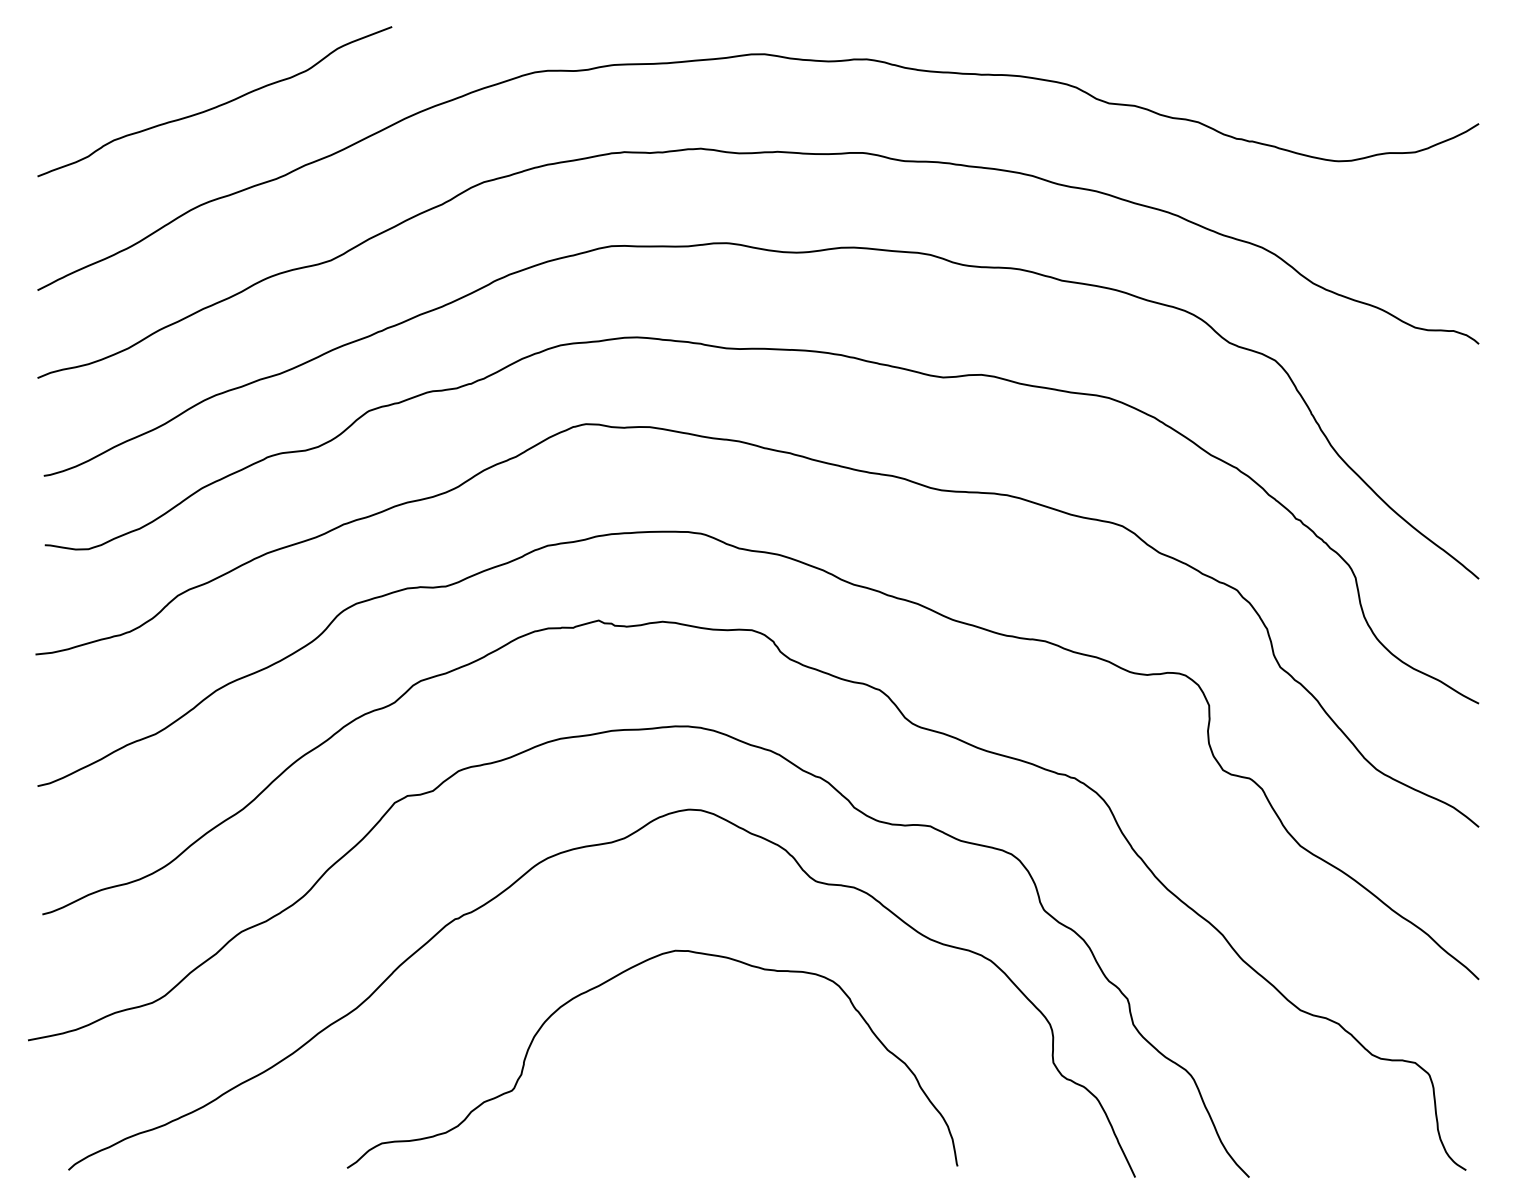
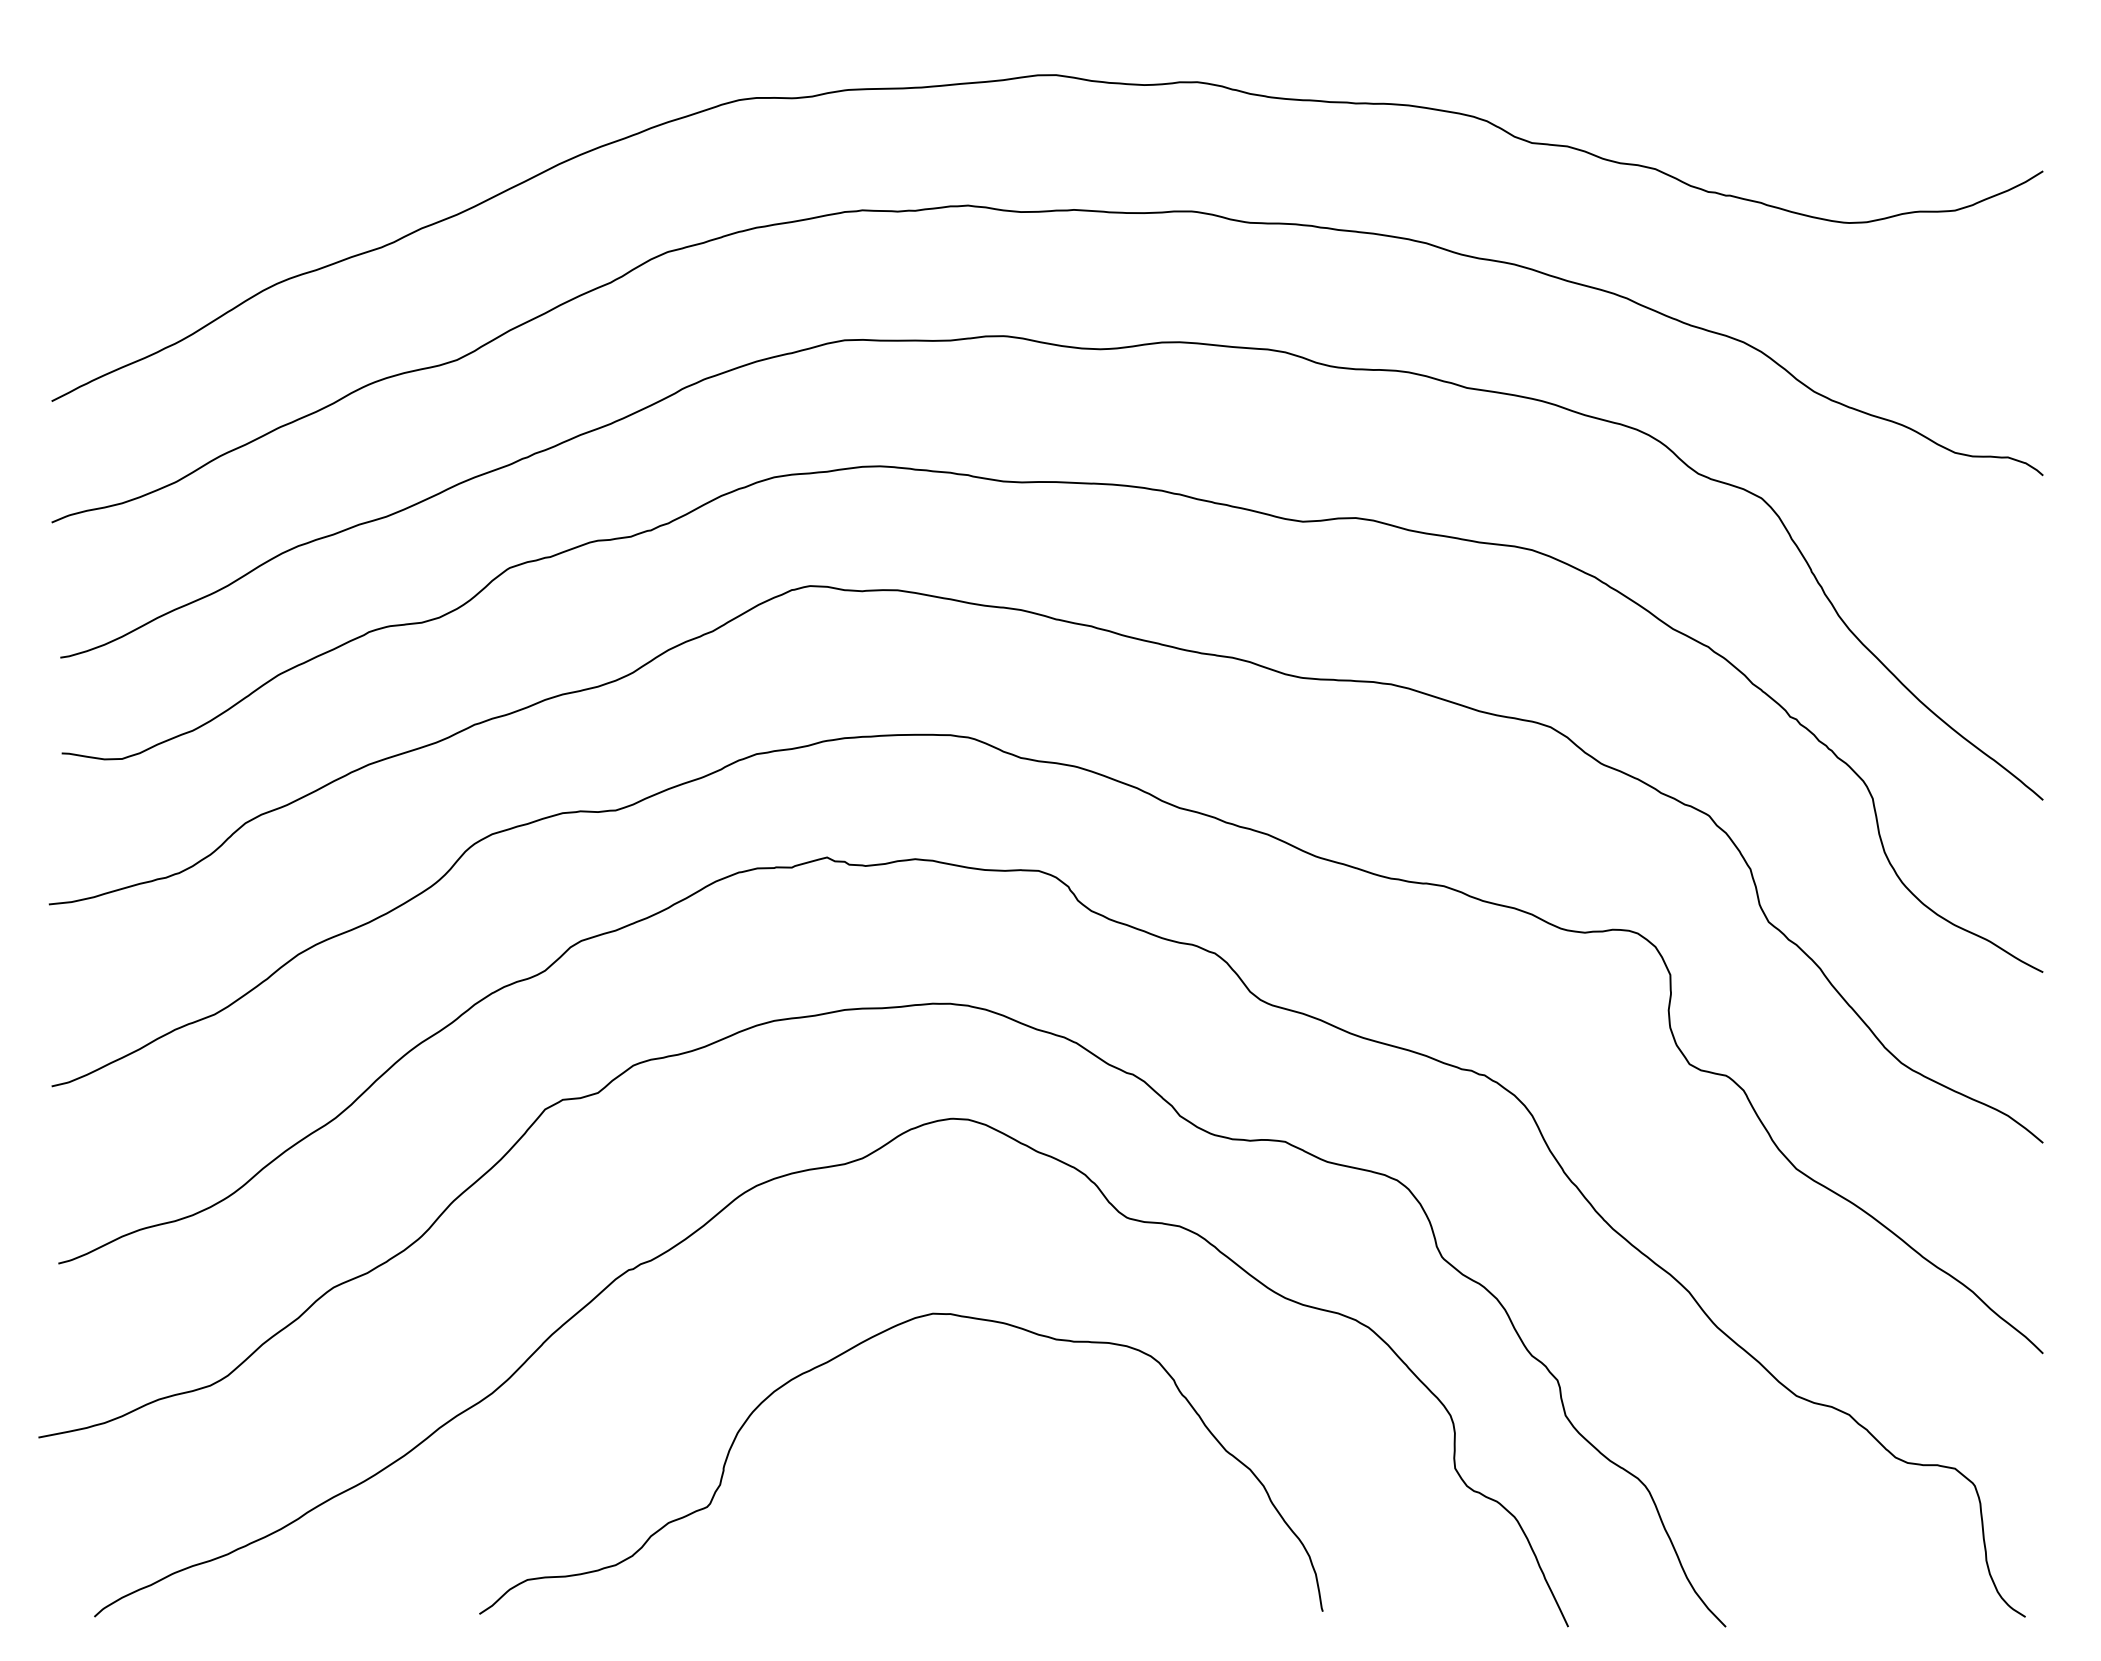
curve: (216, 105) -> (299, 146), removed

